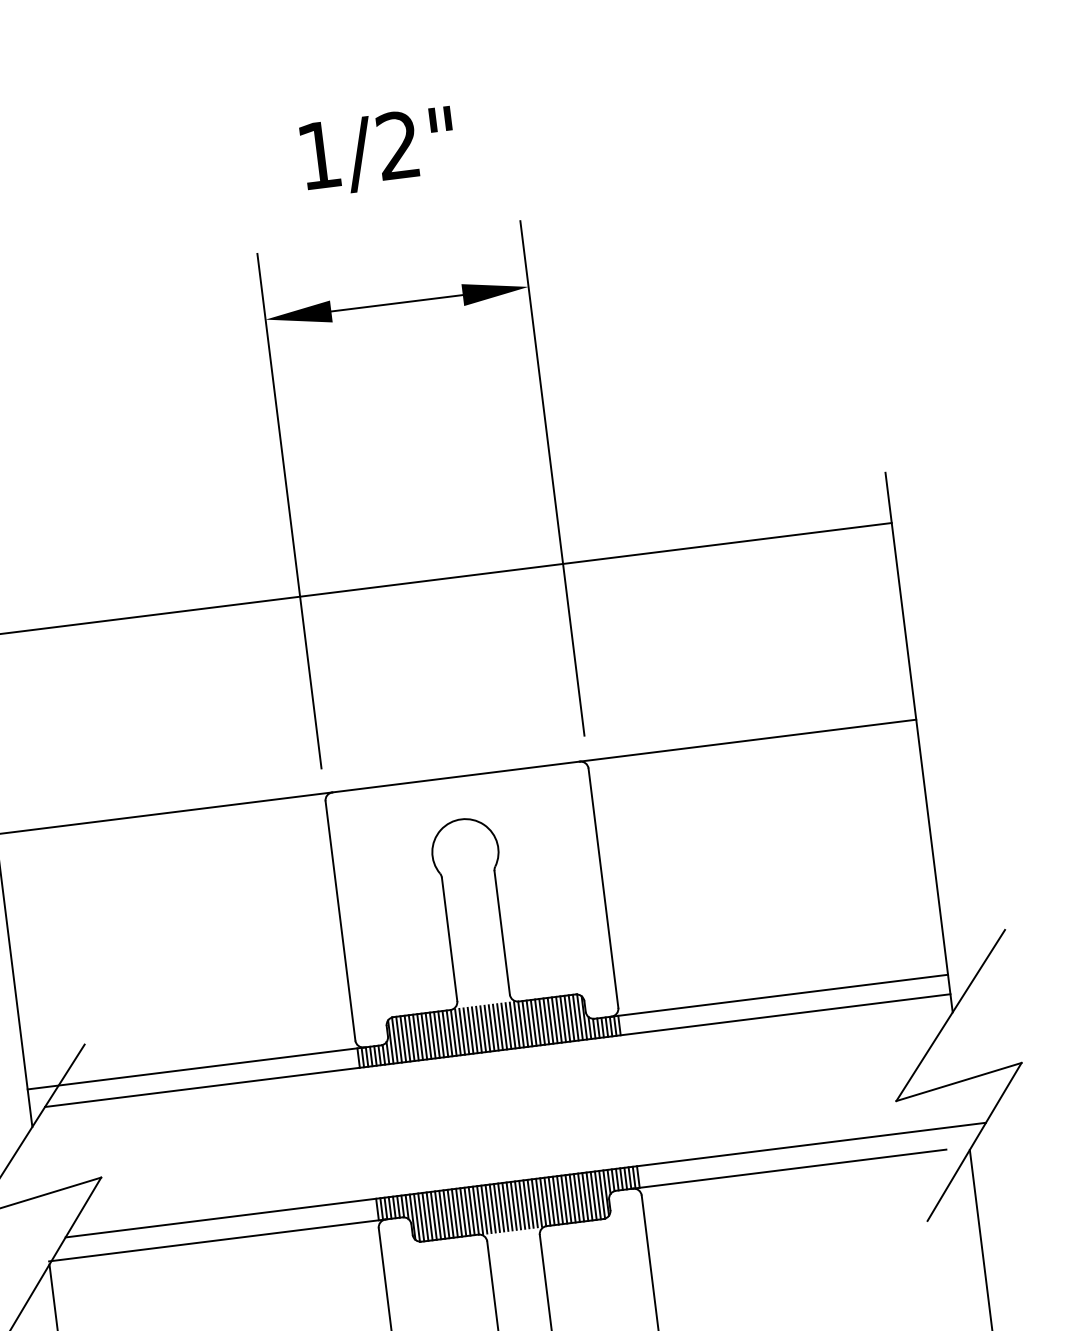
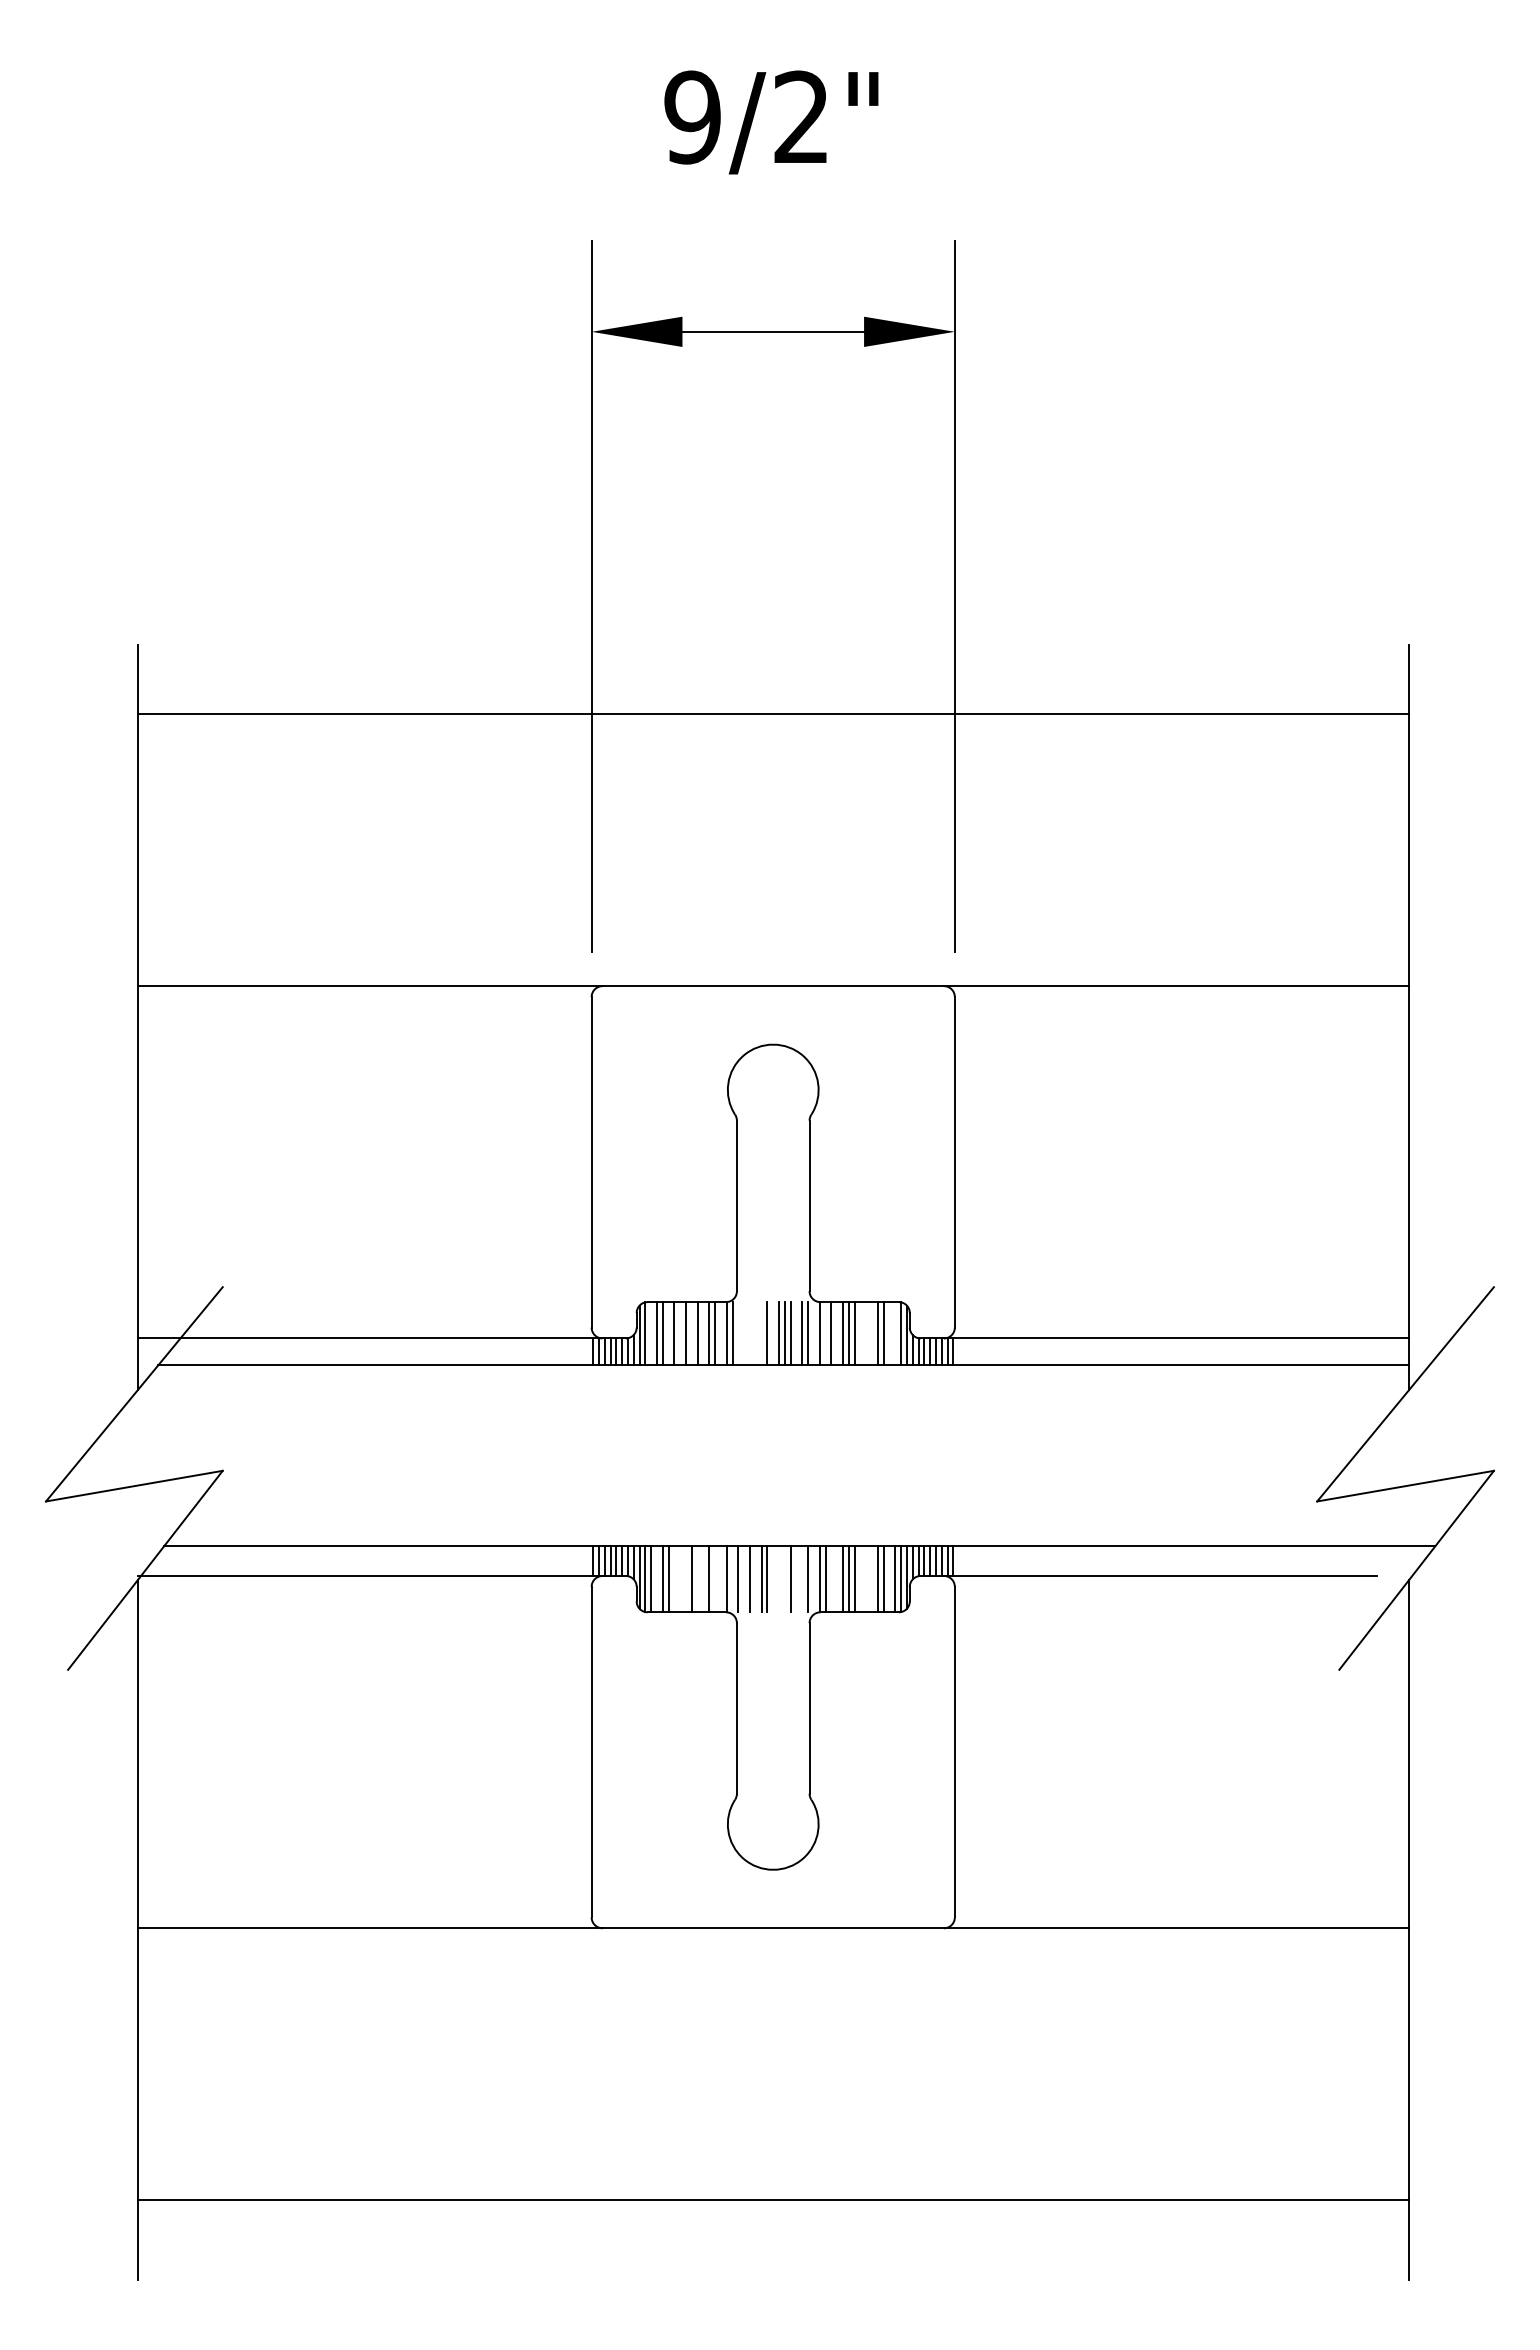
text: (319, 155) -> (692, 117), 1/2" -> 9/2"
line: (575, 1017) -> (895, 1333), removed
line: (571, 1018) -> (889, 1333), removed
line: (559, 1019) -> (872, 1333), removed
line: (550, 1020) -> (860, 1333), removed
line: (554, 1020) -> (866, 1333), removed
line: (533, 1022) -> (837, 1333), removed
line: (525, 1023) -> (825, 1333), removed
line: (516, 1024) -> (813, 1333), removed
line: (504, 1026) -> (796, 1333), removed
line: (487, 1028) -> (773, 1333), removed
line: (478, 1029) -> (761, 1333), removed
line: (470, 1030) -> (750, 1333), removed
line: (474, 1030) -> (755, 1333), removed
line: (462, 1031) -> (738, 1333), removed
line: (466, 1031) -> (744, 1333), removed
line: (449, 1033) -> (720, 1333), removed
line: (436, 1034) -> (703, 1333), removed
line: (428, 1035) -> (691, 1333), removed
line: (420, 1036) -> (680, 1333), removed
line: (411, 1037) -> (668, 1333), removed
line: (399, 1039) -> (651, 1333), removed
line: (593, 1196) -> (889, 1579), removed
line: (581, 1197) -> (872, 1579), removed
line: (572, 1198) -> (860, 1579), removed
line: (577, 1198) -> (866, 1579), removed
line: (556, 1200) -> (837, 1579), removed
line: (551, 1201) -> (831, 1579), removed
line: (538, 1202) -> (813, 1579), removed
line: (530, 1203) -> (802, 1579), removed
line: (526, 1204) -> (796, 1579), removed
line: (517, 1205) -> (784, 1579), removed
line: (509, 1206) -> (773, 1579), removed
line: (514, 1206) -> (779, 1579), removed
line: (496, 1208) -> (755, 1579), removed
line: (488, 1209) -> (744, 1579), removed
line: (480, 1210) -> (732, 1579), removed
line: (467, 1211) -> (715, 1579), removed
line: (471, 1211) -> (720, 1579), removed
line: (459, 1212) -> (703, 1579), removed
line: (454, 1213) -> (697, 1579), removed
line: (442, 1214) -> (680, 1579), removed
line: (446, 1214) -> (686, 1579), removed
line: (438, 1215) -> (674, 1579), removed
line: (425, 1217) -> (657, 1579), removed

